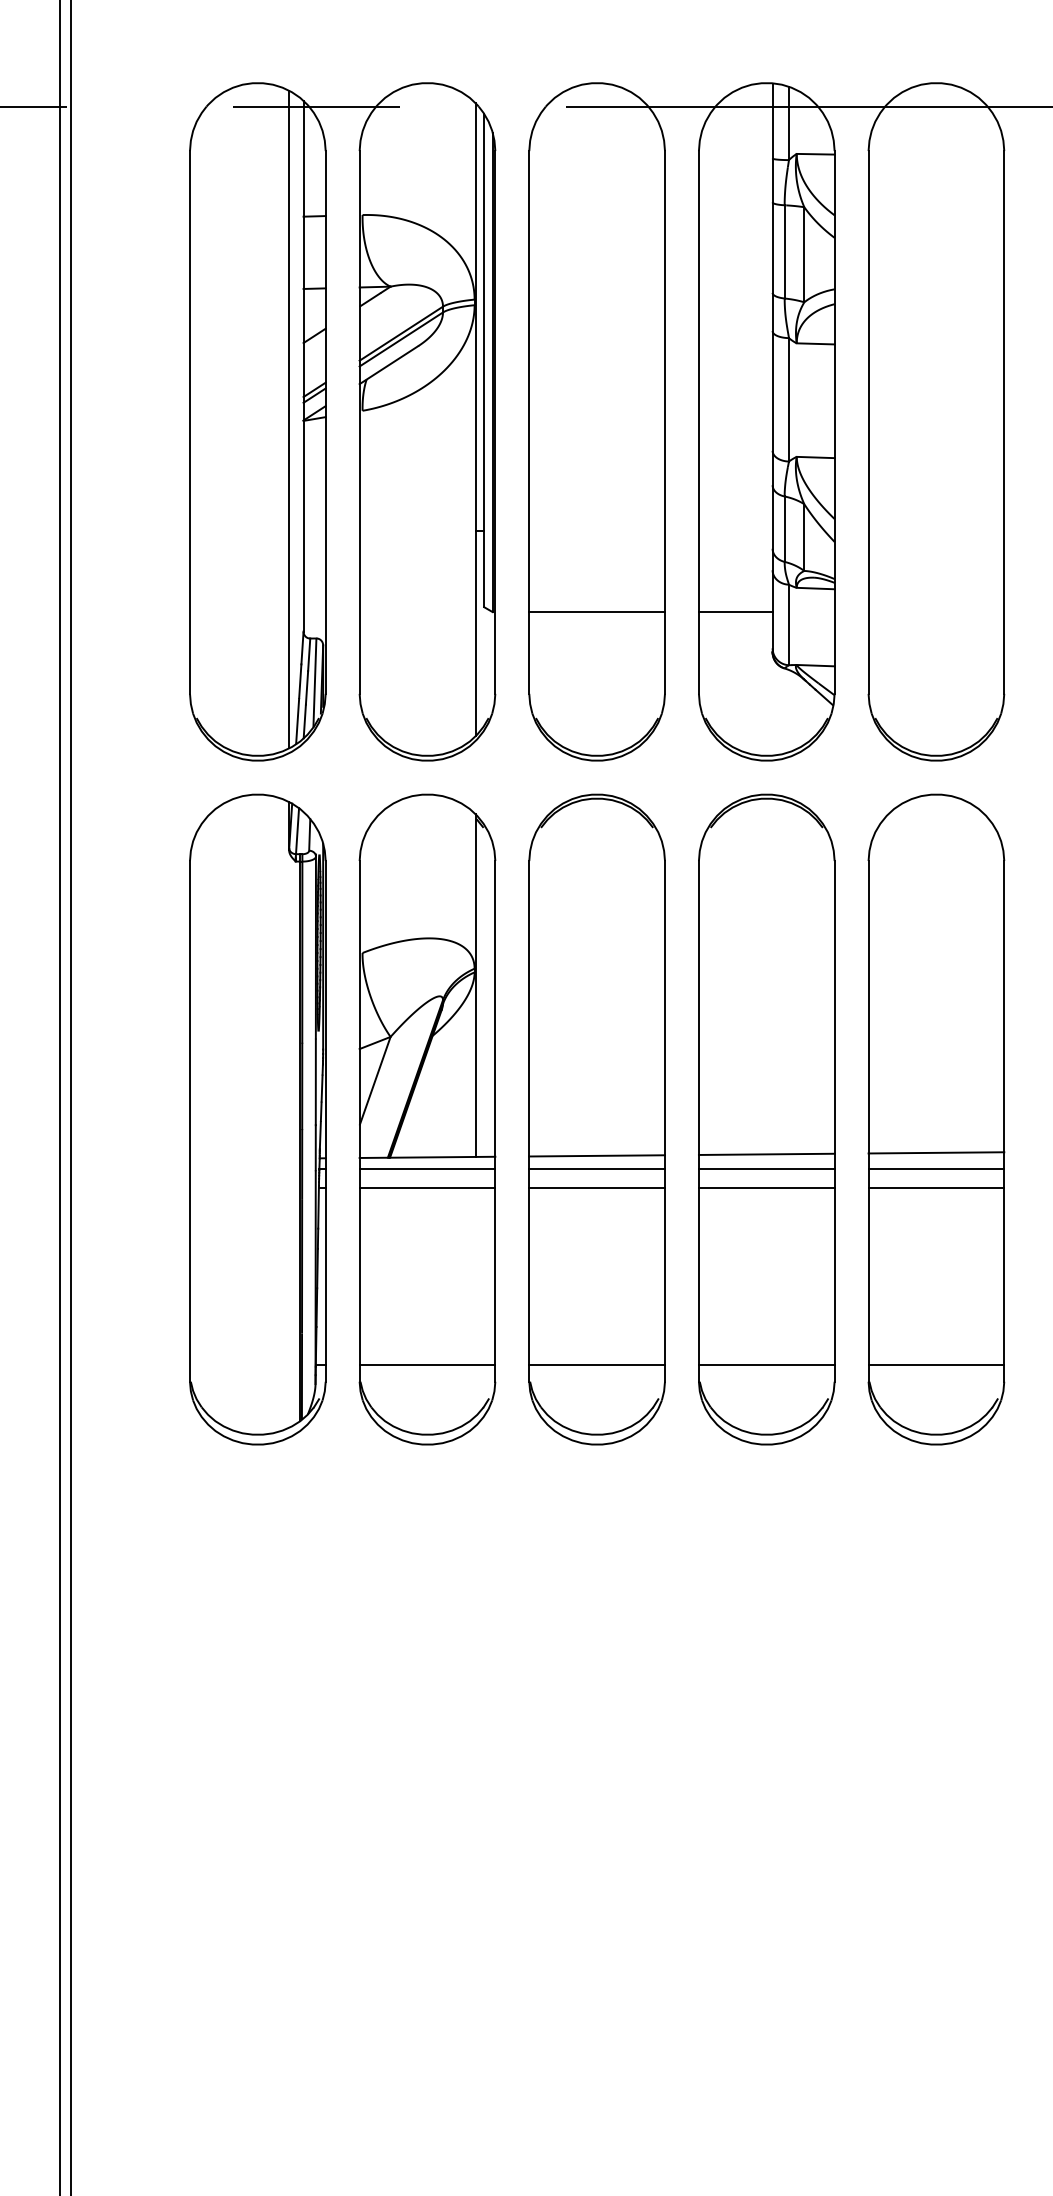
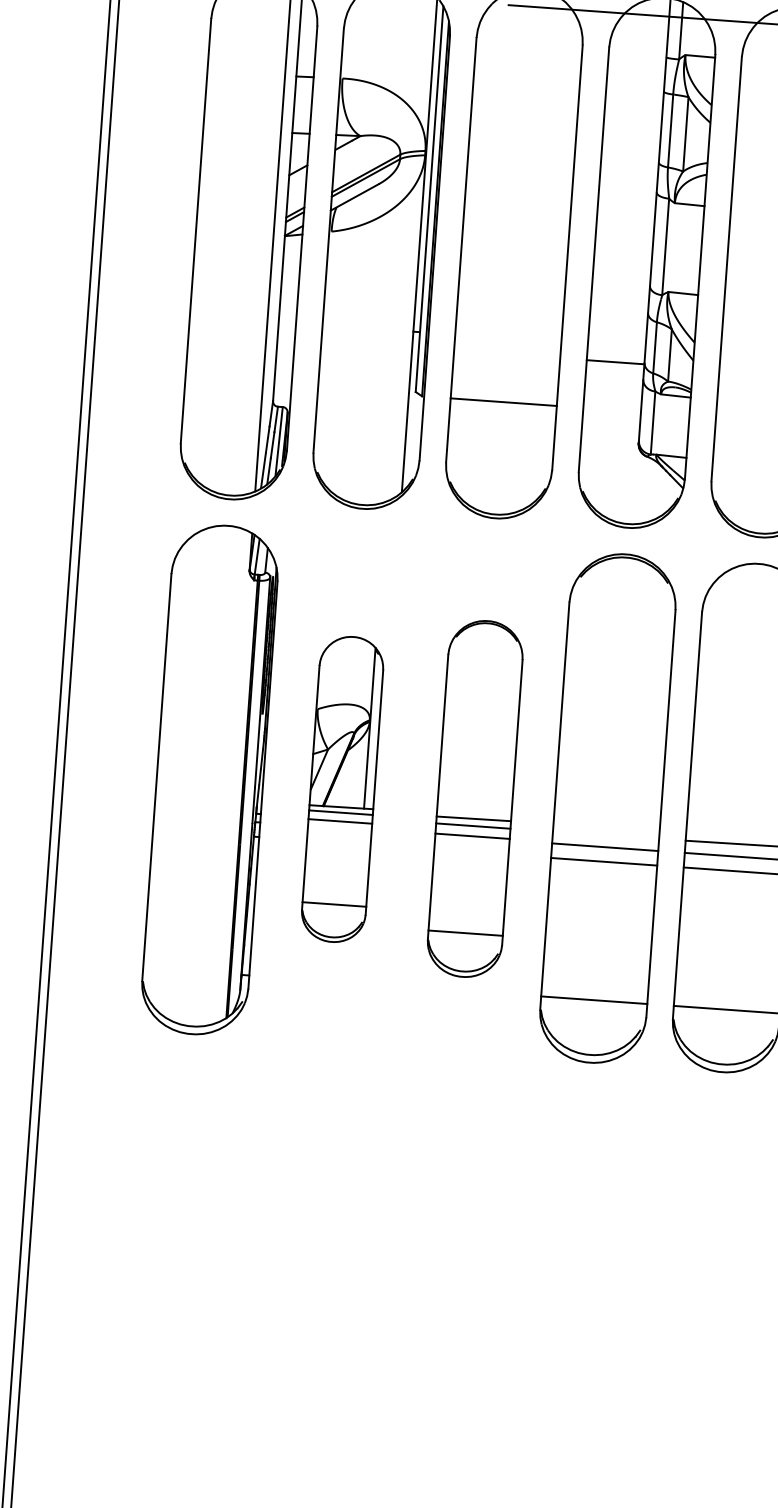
line: (735, 612) -> (615, 362), moved
part: (427, 1119) -> (342, 789), size x0.6
part: (596, 1119) -> (474, 798), size x0.7
line: (766, 1153) -> (605, 835), removed

